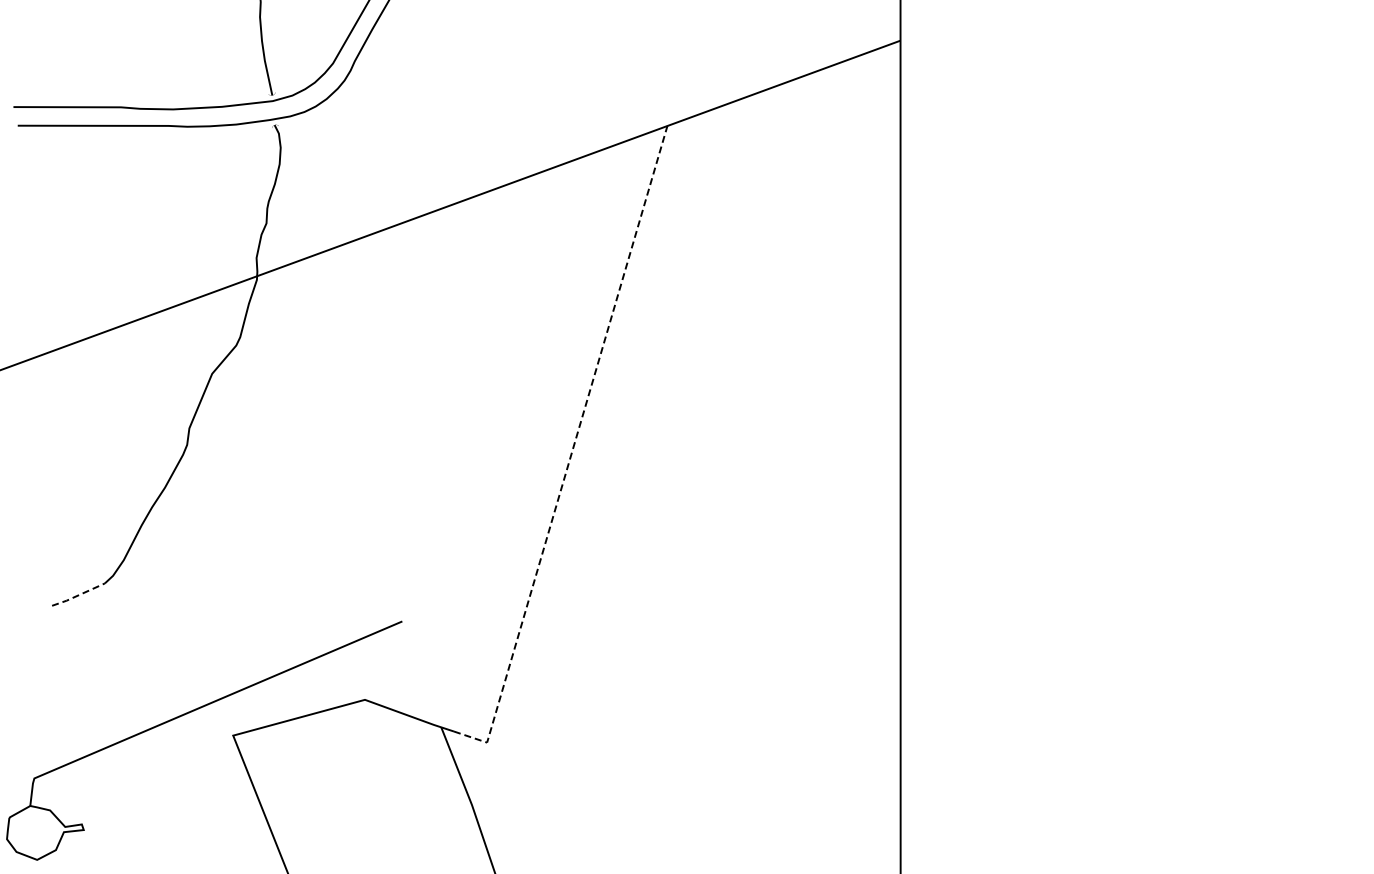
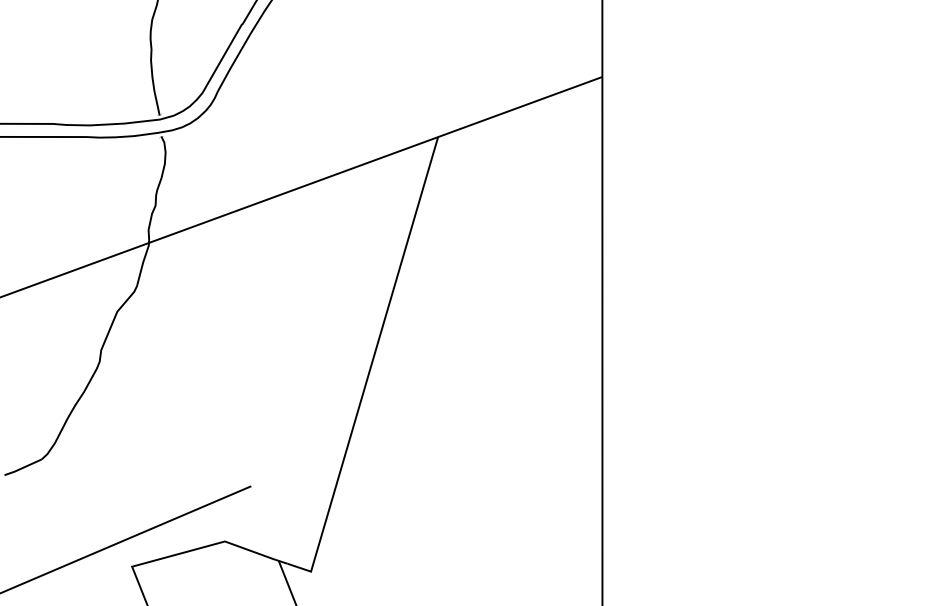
line: (572, 451) -> (371, 366), dashed -> solid
line: (78, 595) -> (23, 467), dashed -> solid

